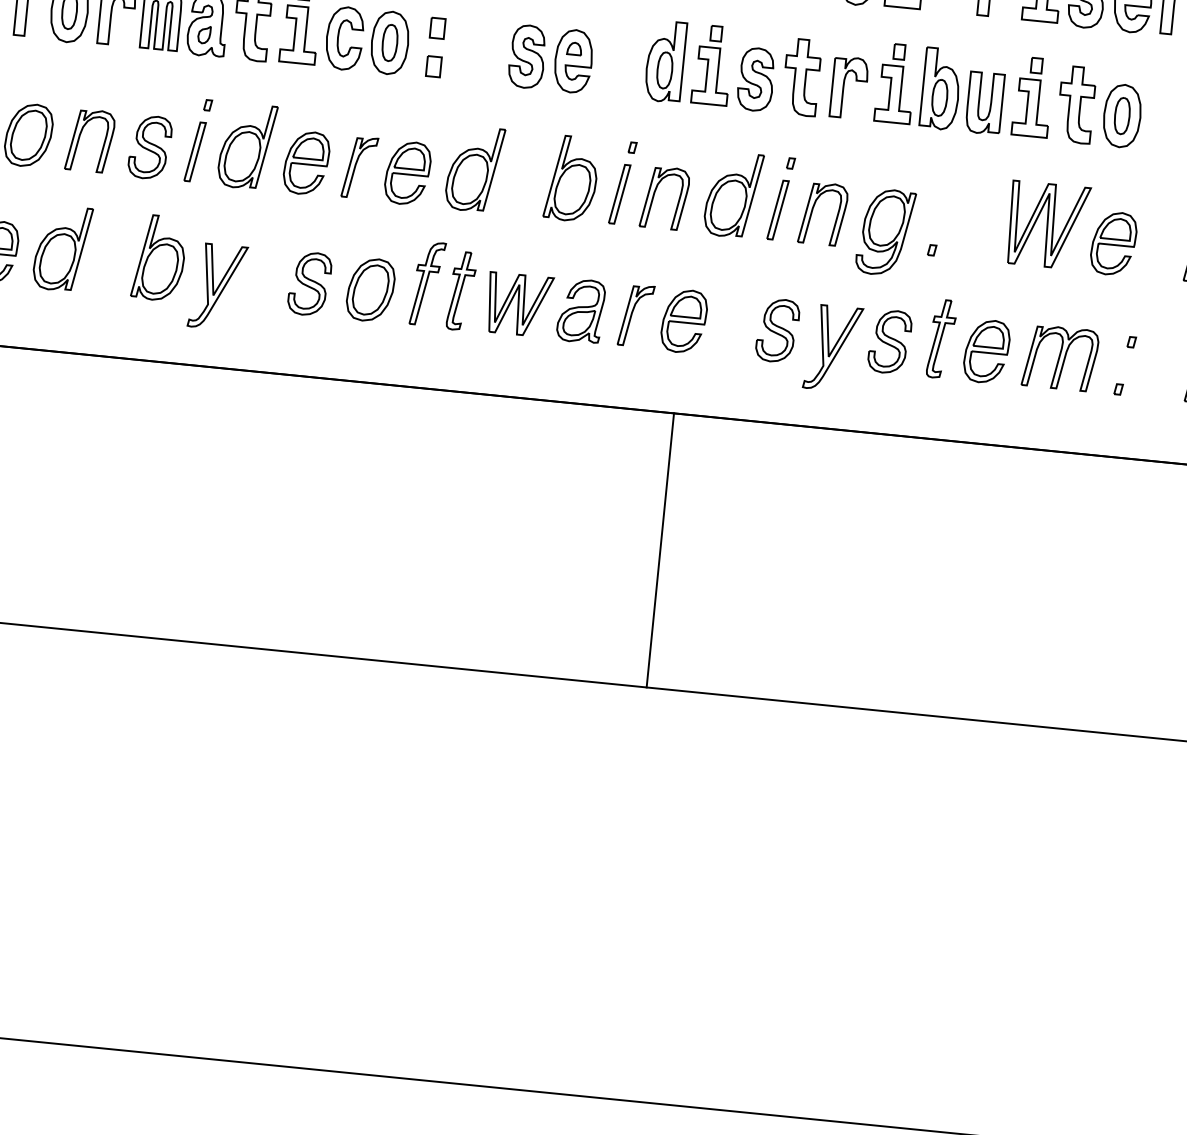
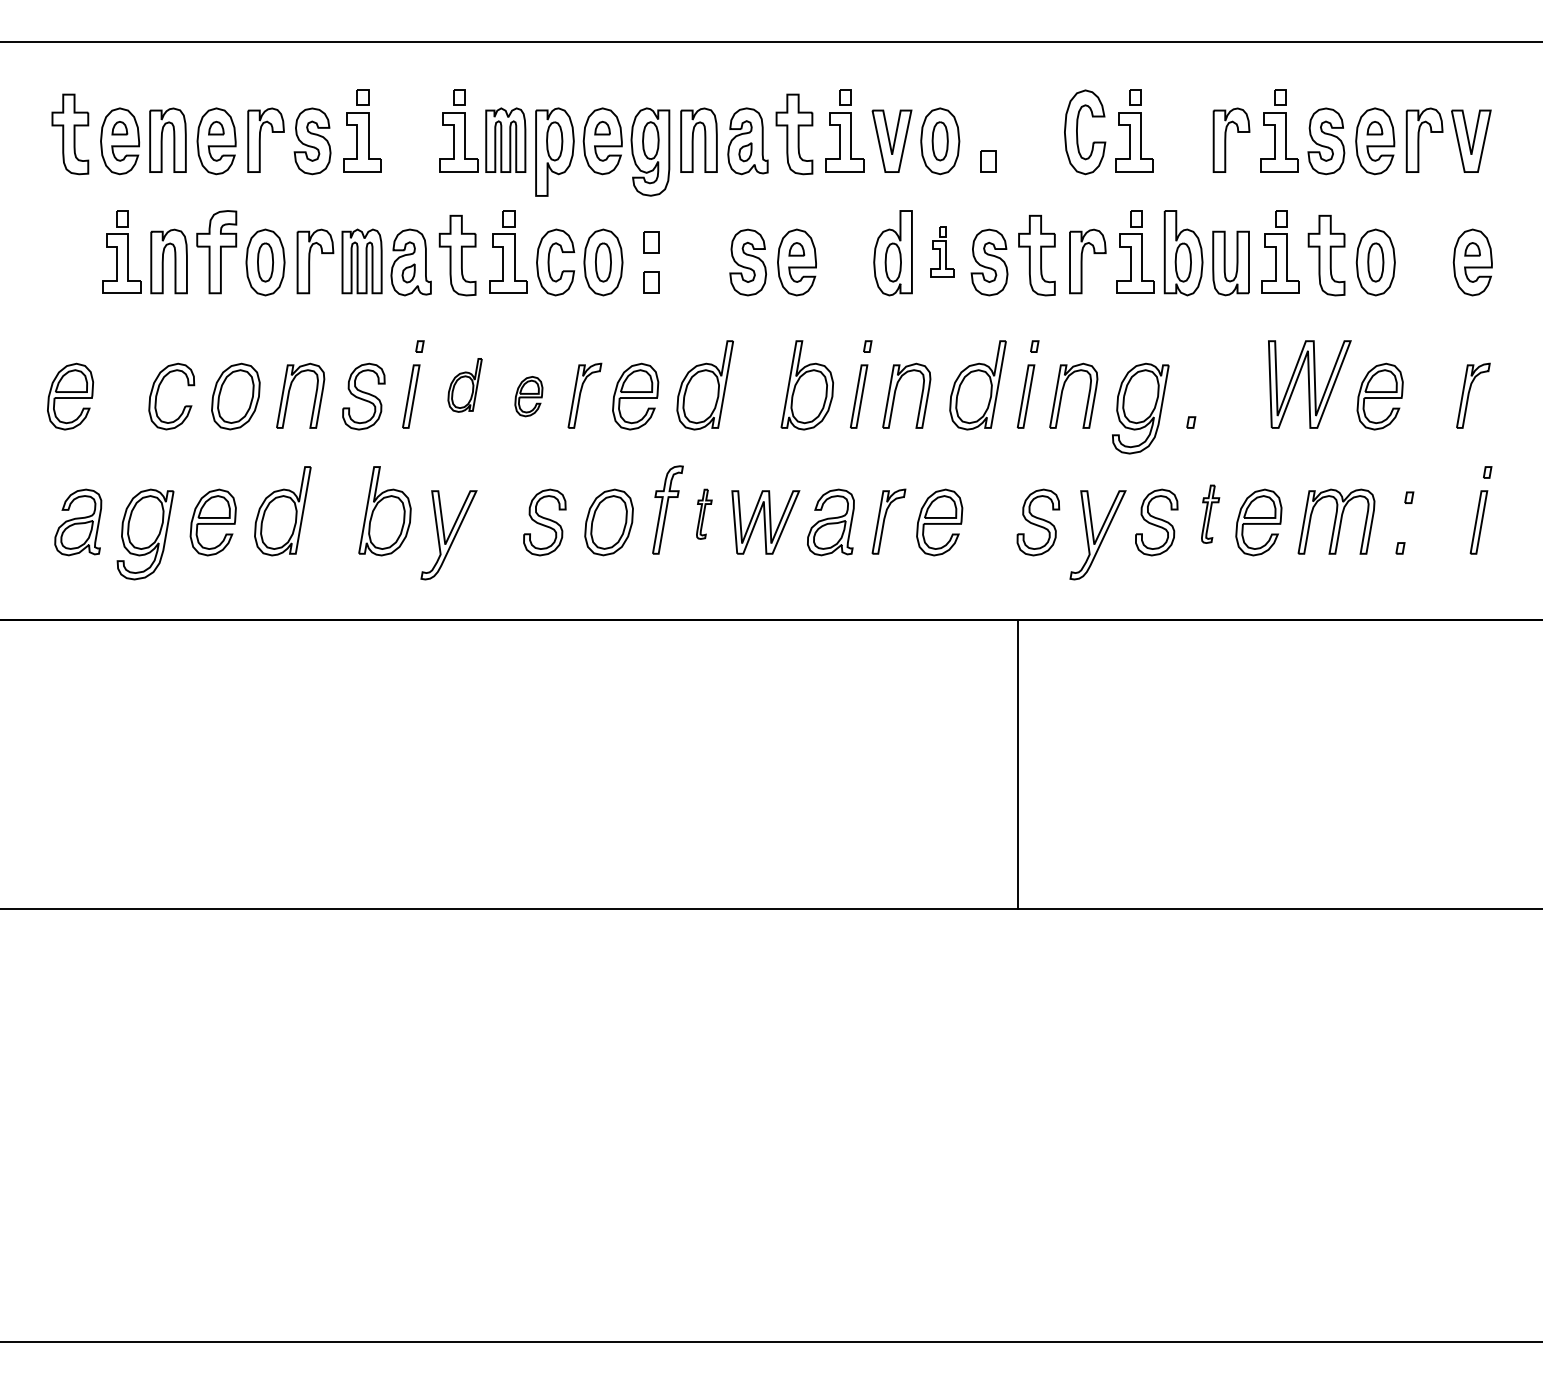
part: (712, 64) -> (942, 251), size x0.6
part: (246, 146) -> (464, 385), size x0.6
part: (306, 162) -> (528, 396), size x0.6
part: (461, 291) -> (704, 514), size x0.6
part: (941, 339) -> (1210, 514), size x0.7
line: (660, 549) -> (1017, 763), moved

